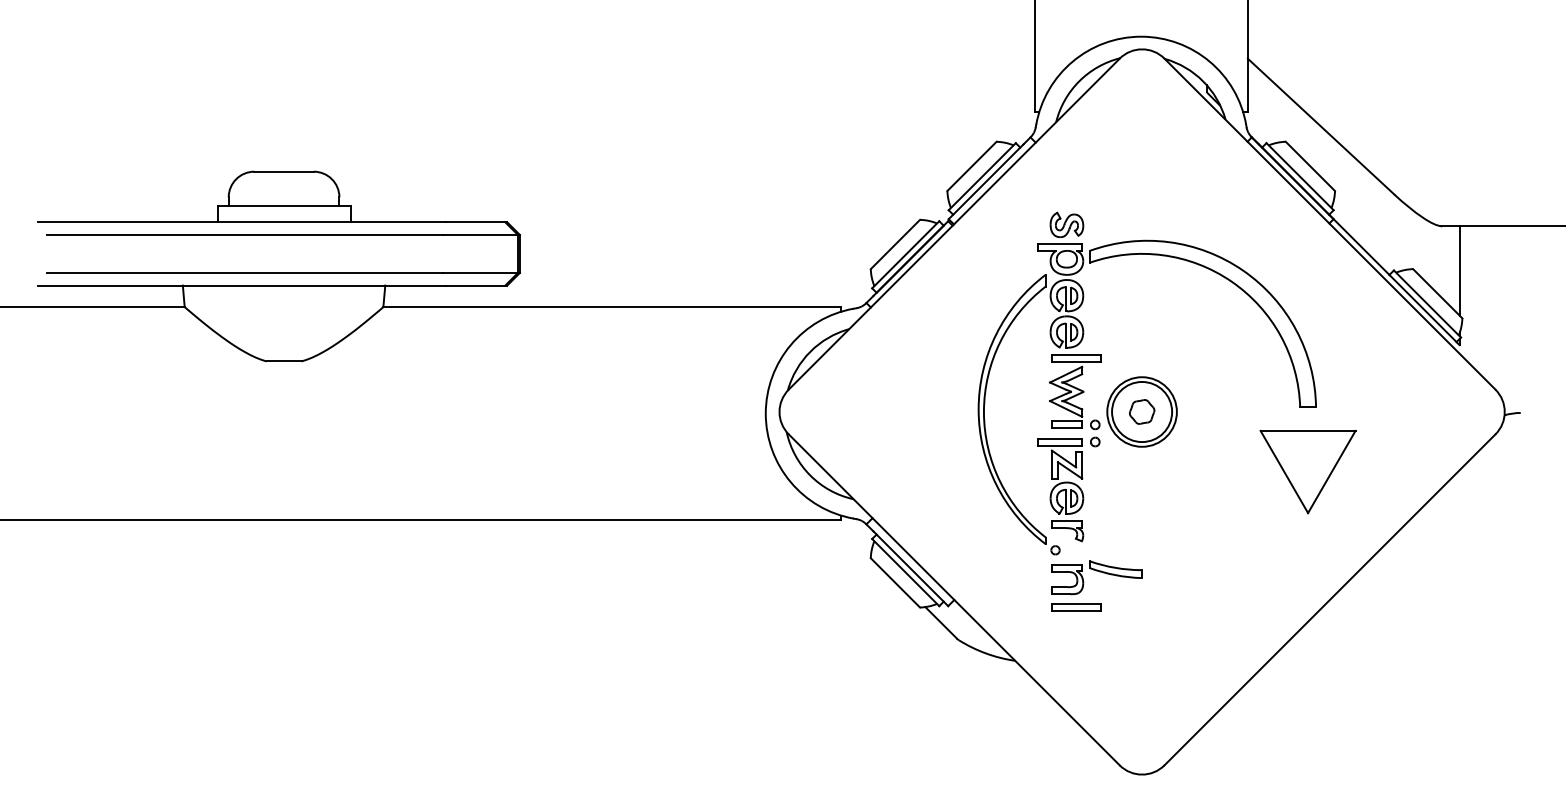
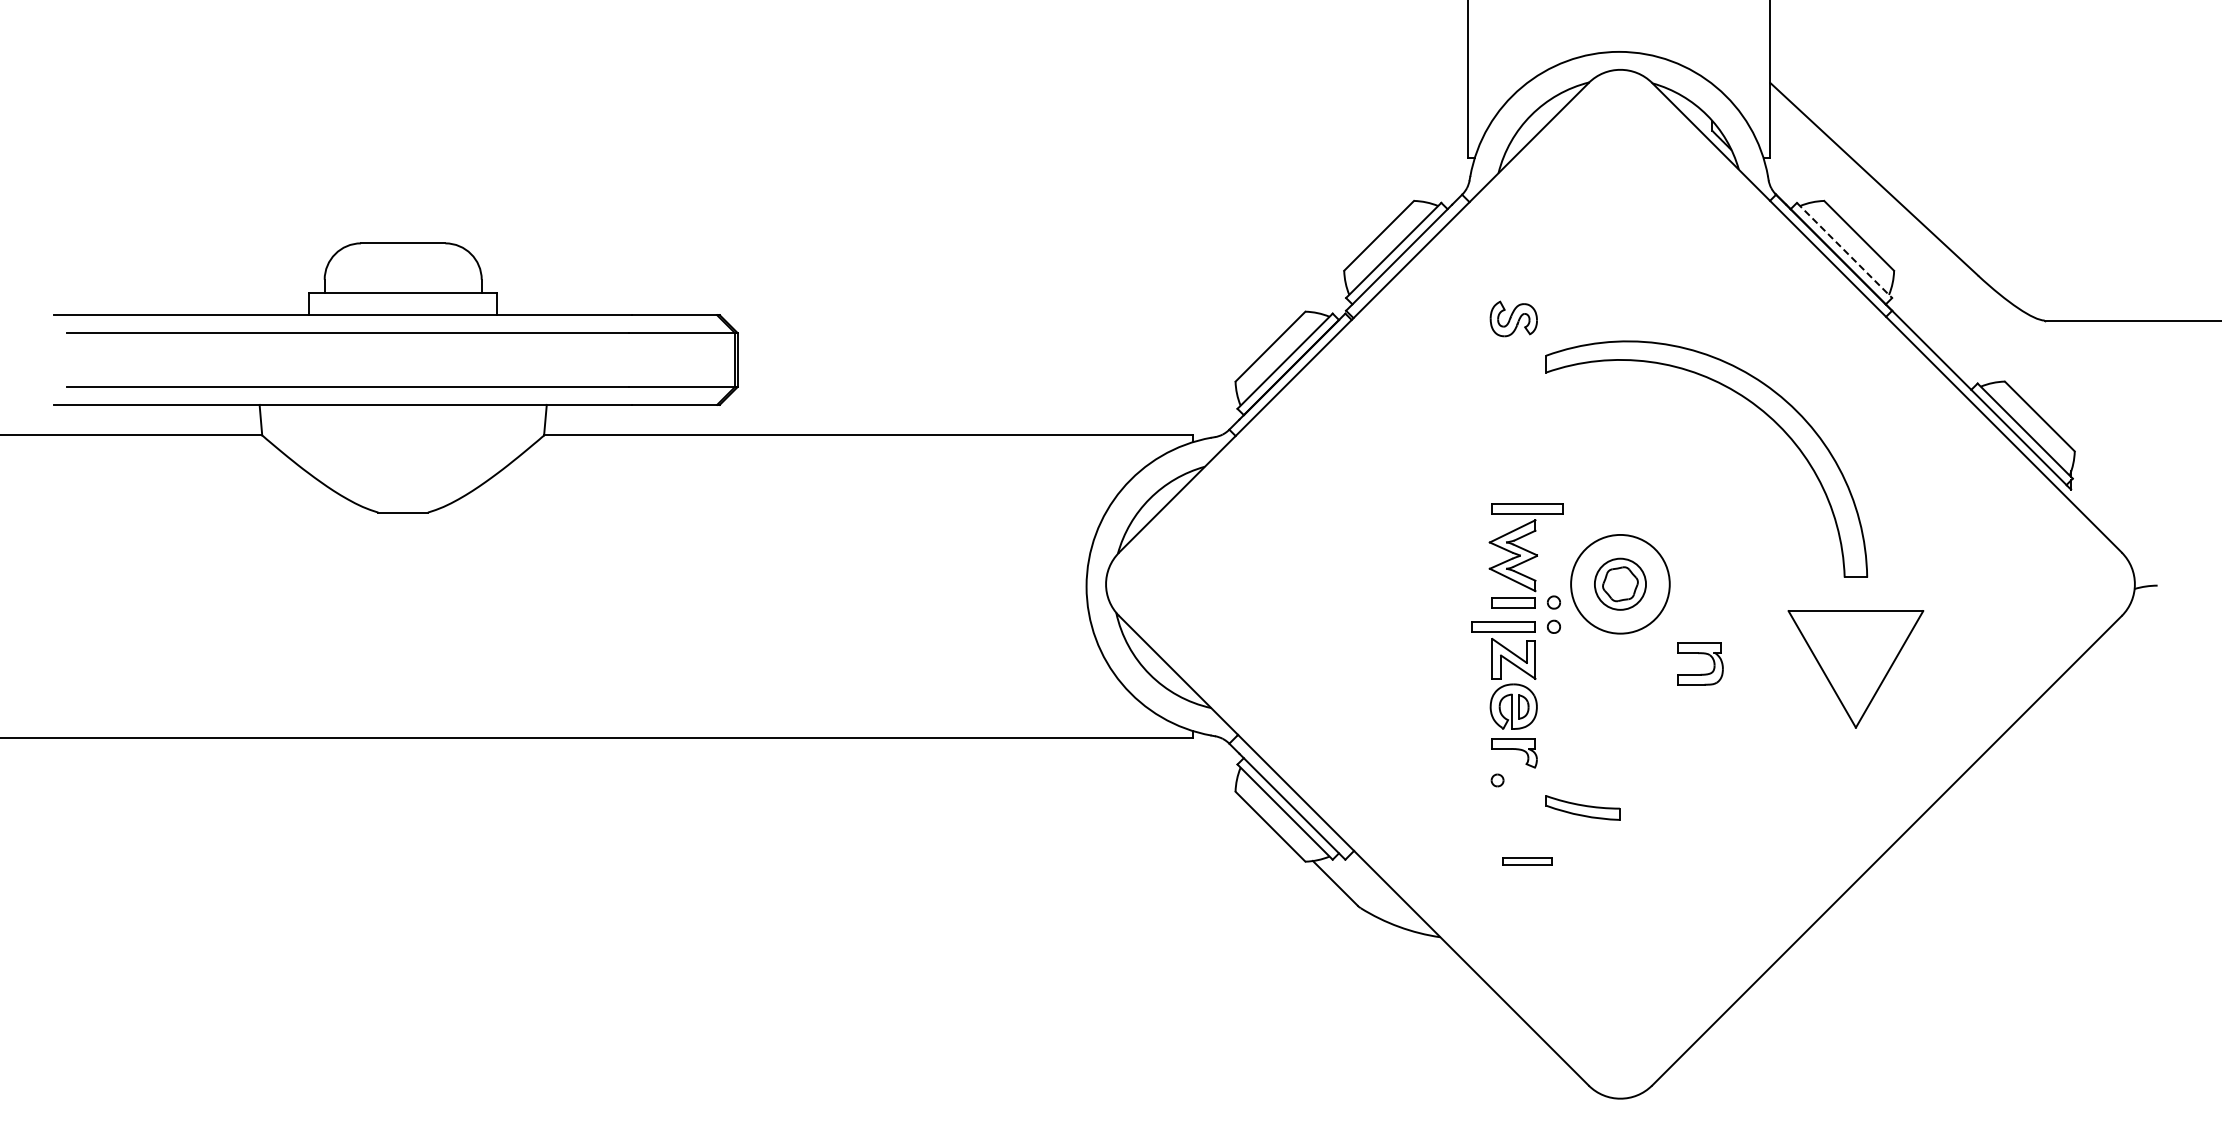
line: (1300, 176) -> (1844, 250), solid -> dashed
line: (1460, 270) -> (2071, 383), removed
part: (987, 386) -> (1400, 547), removed
circle: (1142, 411) -> (1620, 583), size x0.6
part: (1067, 572) -> (1700, 654), moved
part: (1076, 606) -> (1527, 860), size x0.7

